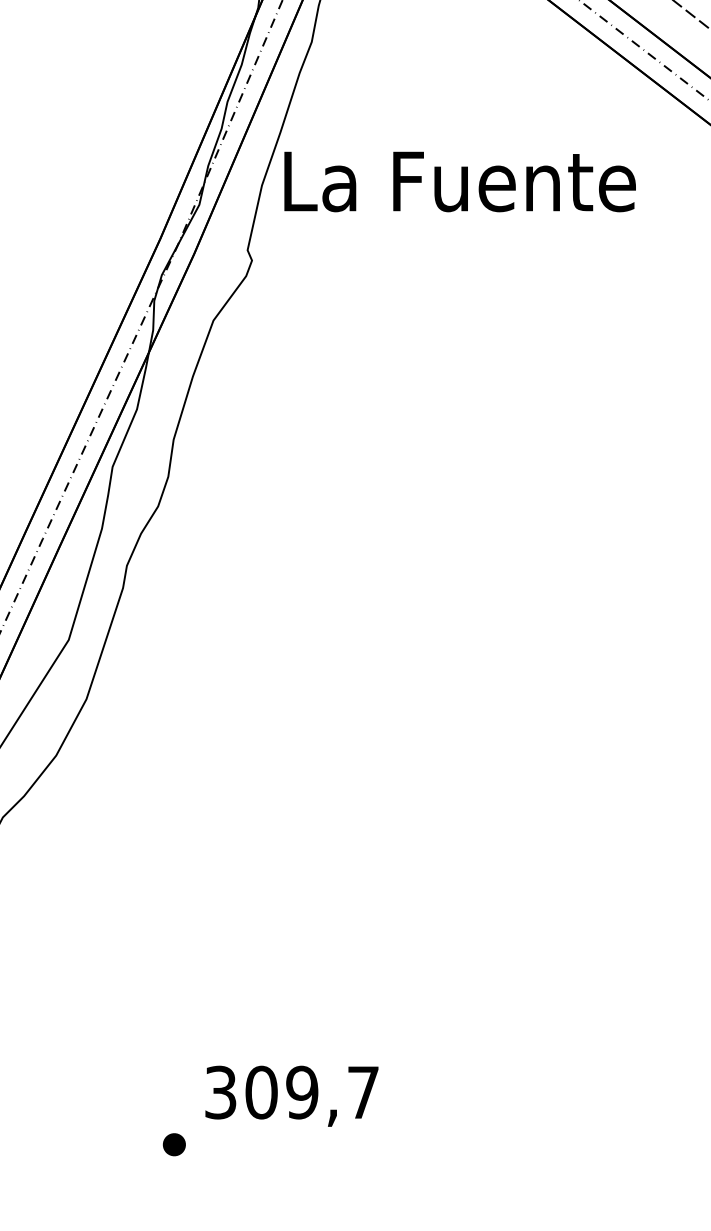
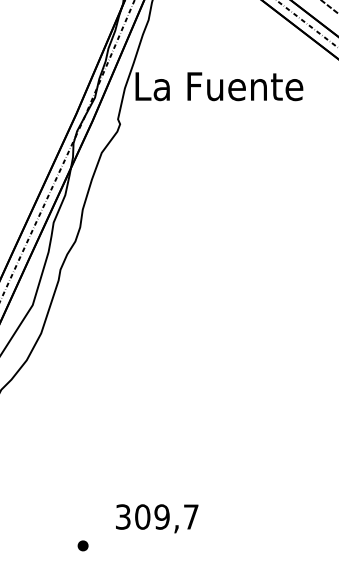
text: (292, 1095) -> (157, 518), moved

